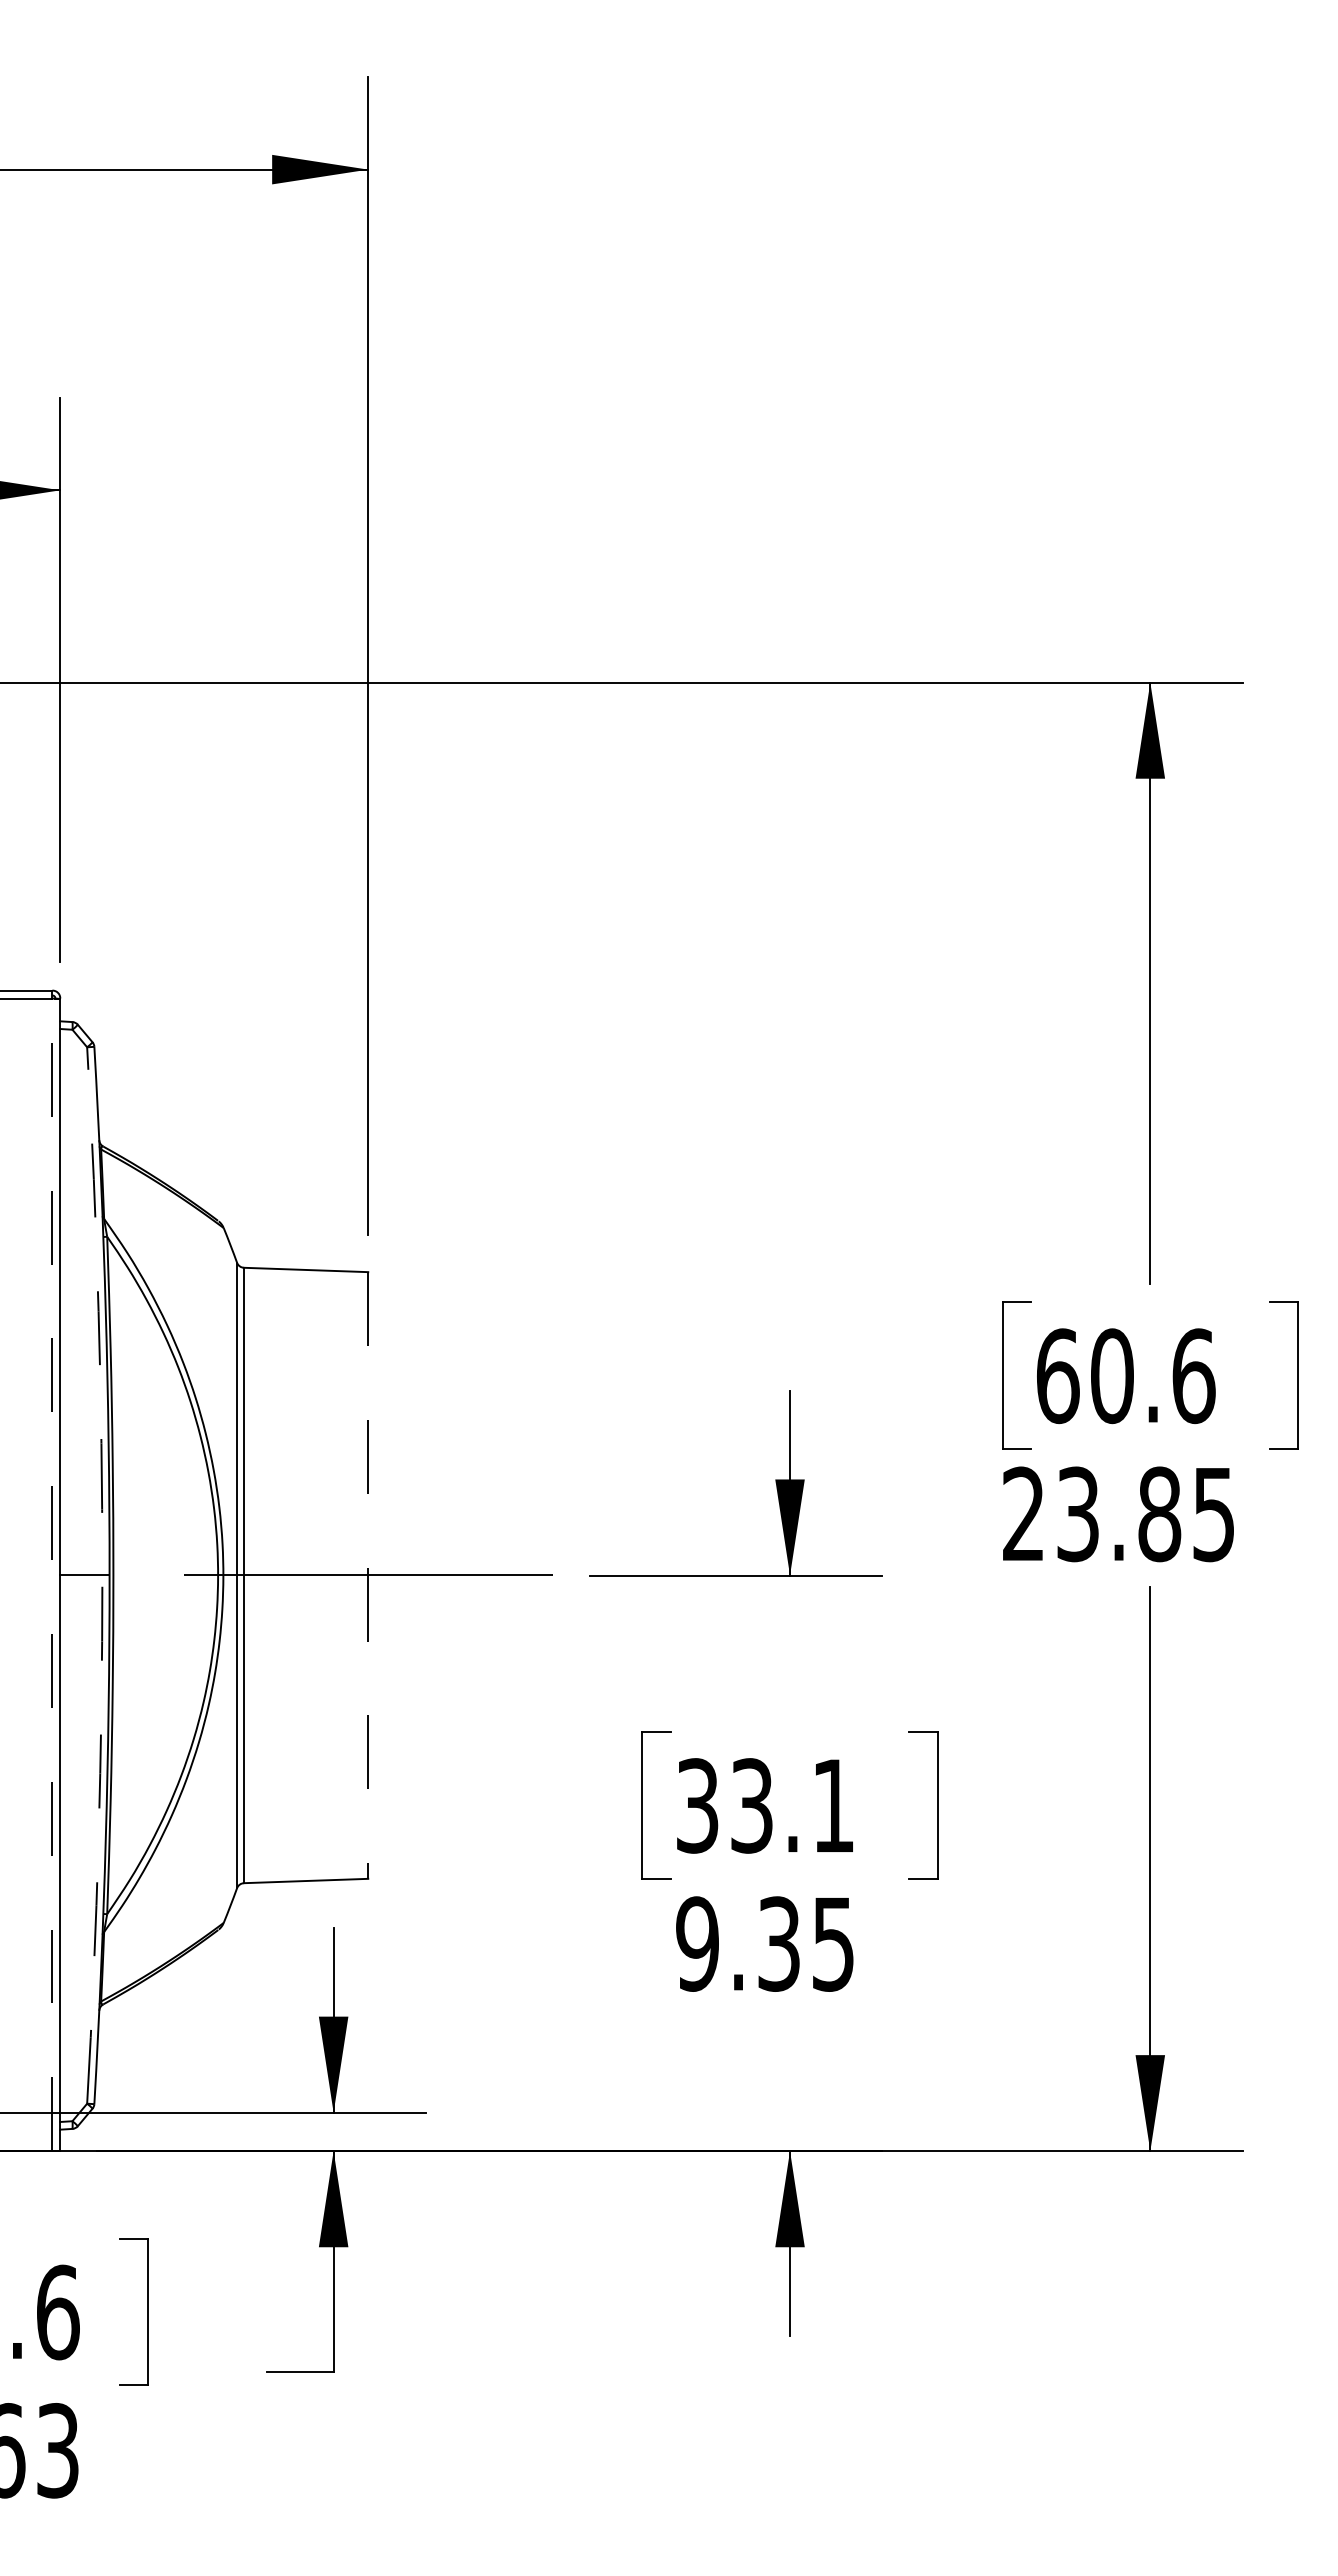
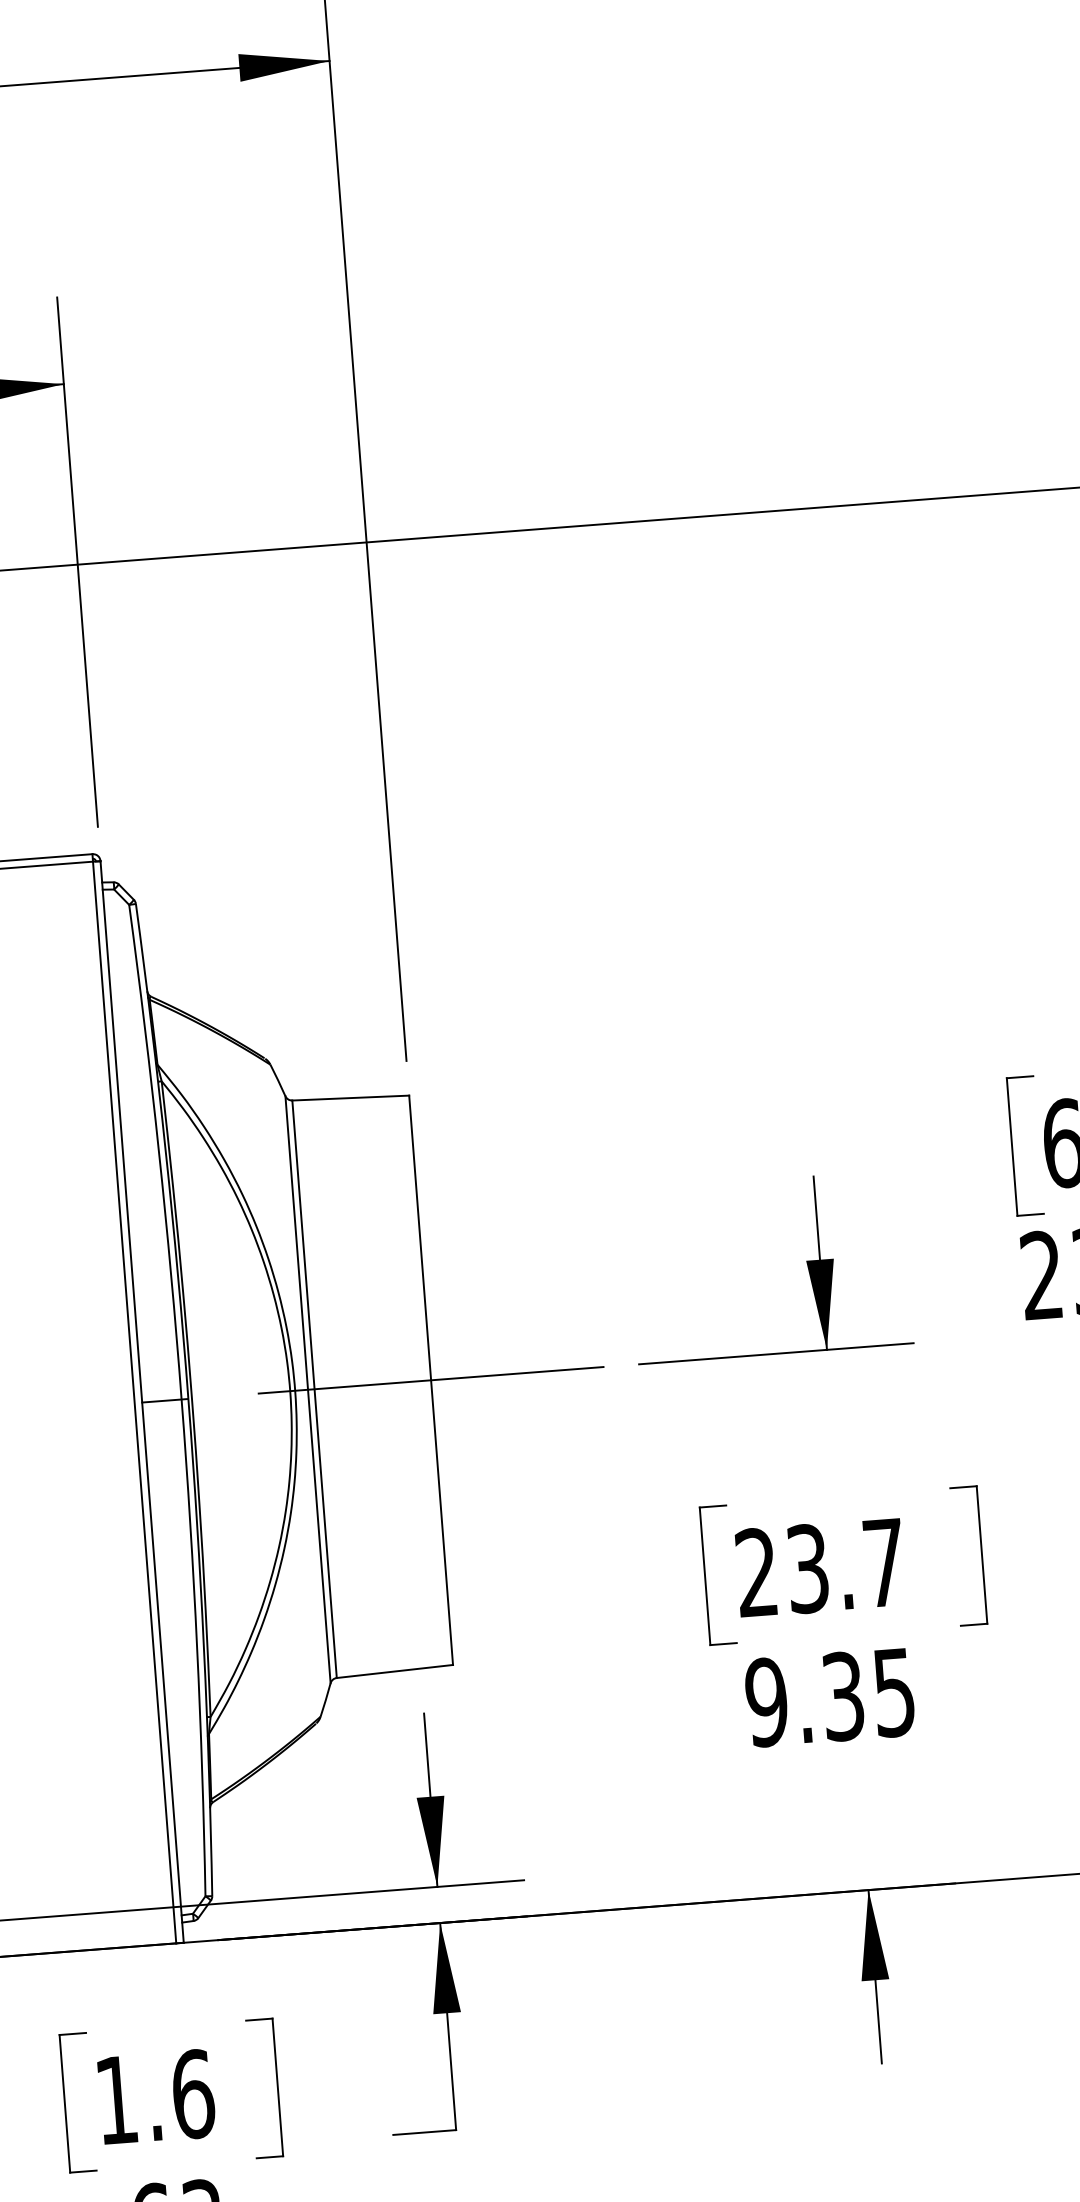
line: (52, 1574) -> (134, 1402), dashed -> solid
arc: (102, 1575) -> (181, 1399), dashed -> solid
line: (368, 1575) -> (431, 1380), dashed -> solid
text: (765, 1805) -> (820, 1567), 33.1 -> 23.7

